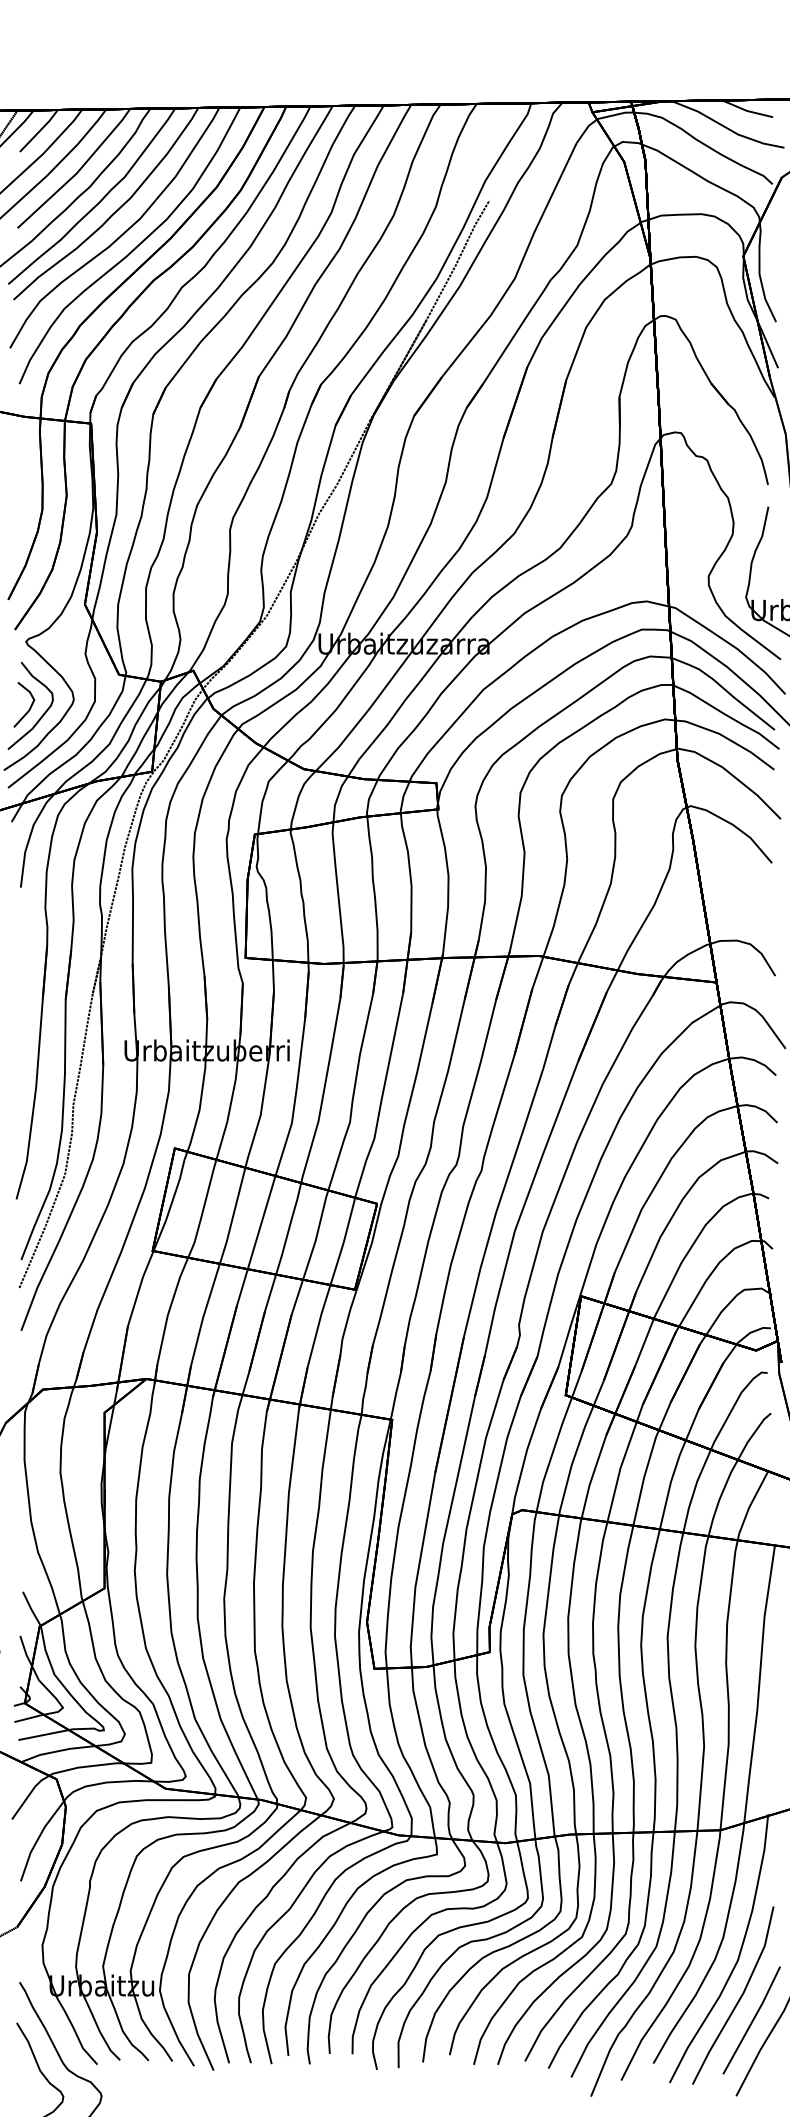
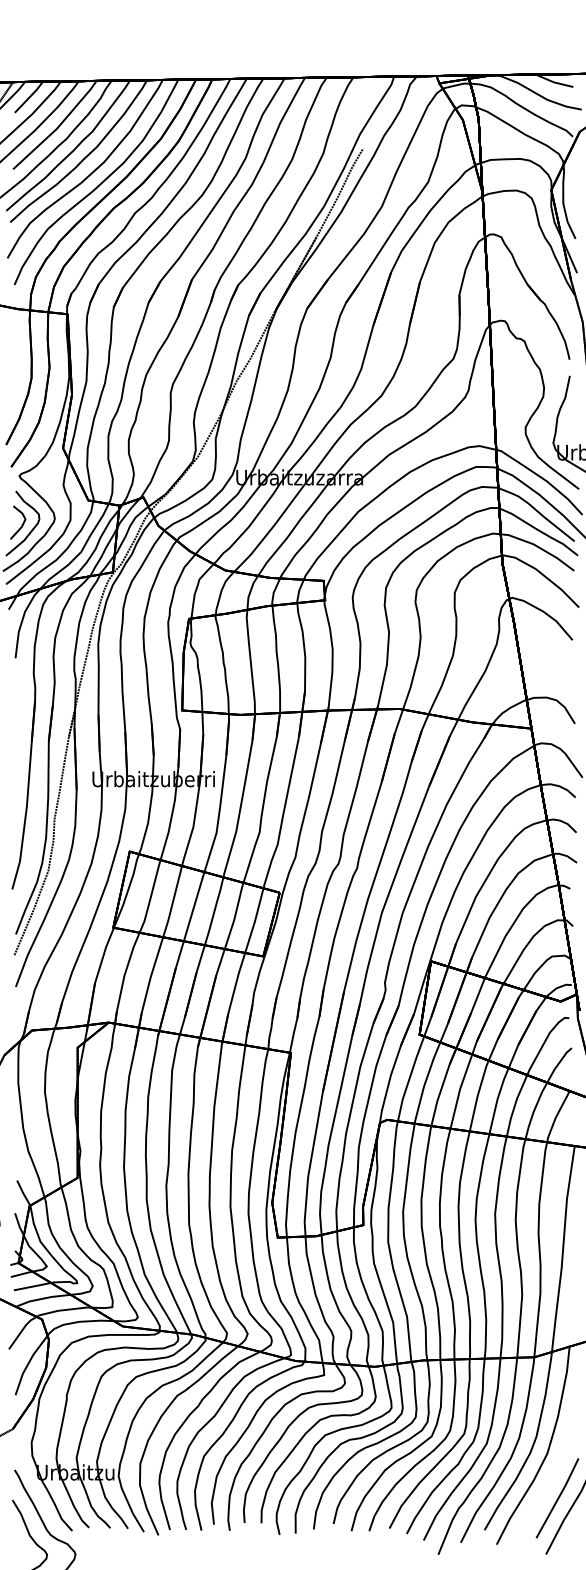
part: (739, 1997) -> (548, 1481), removed

